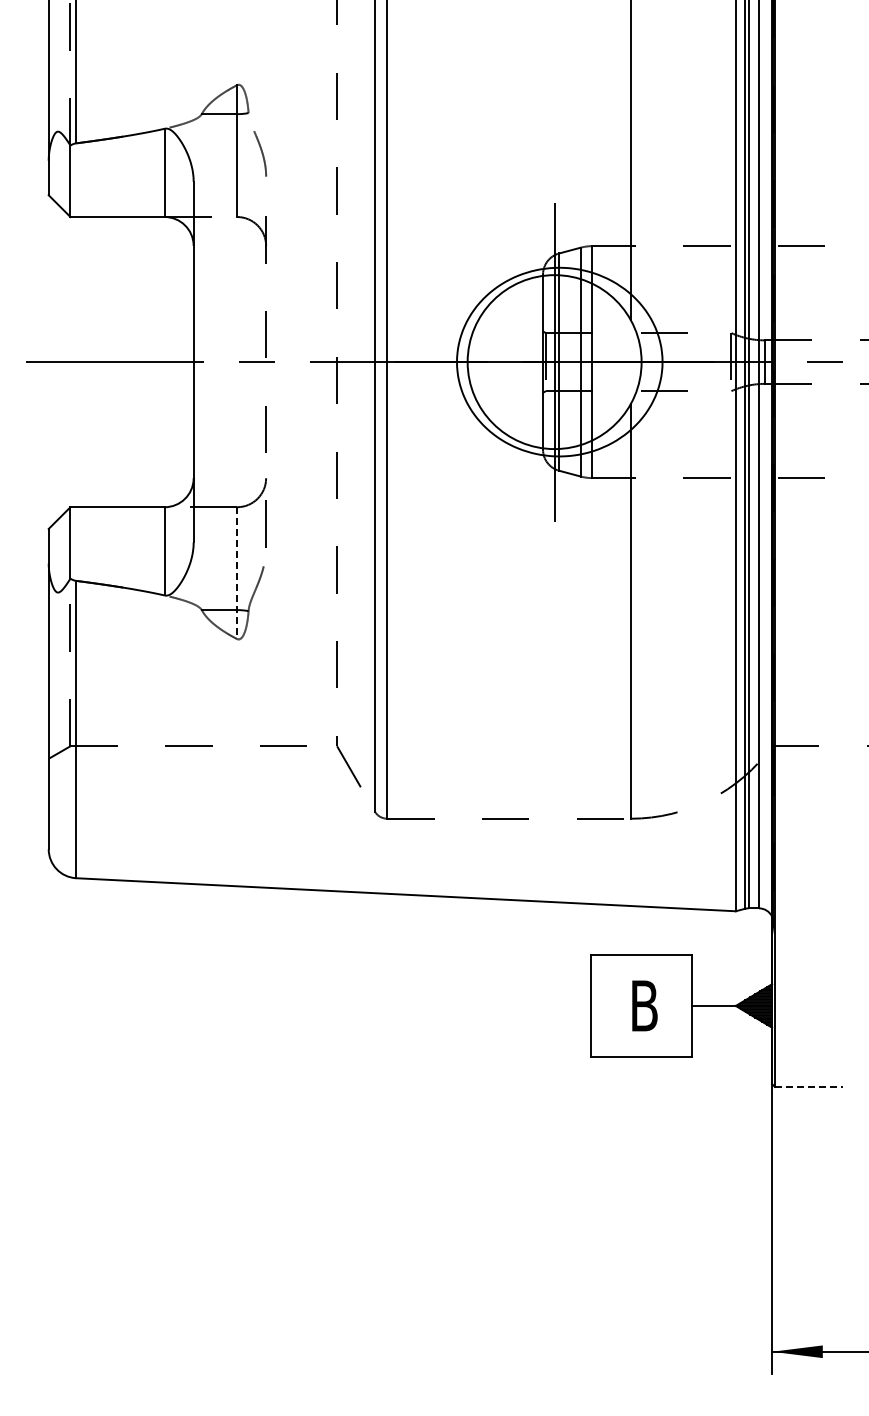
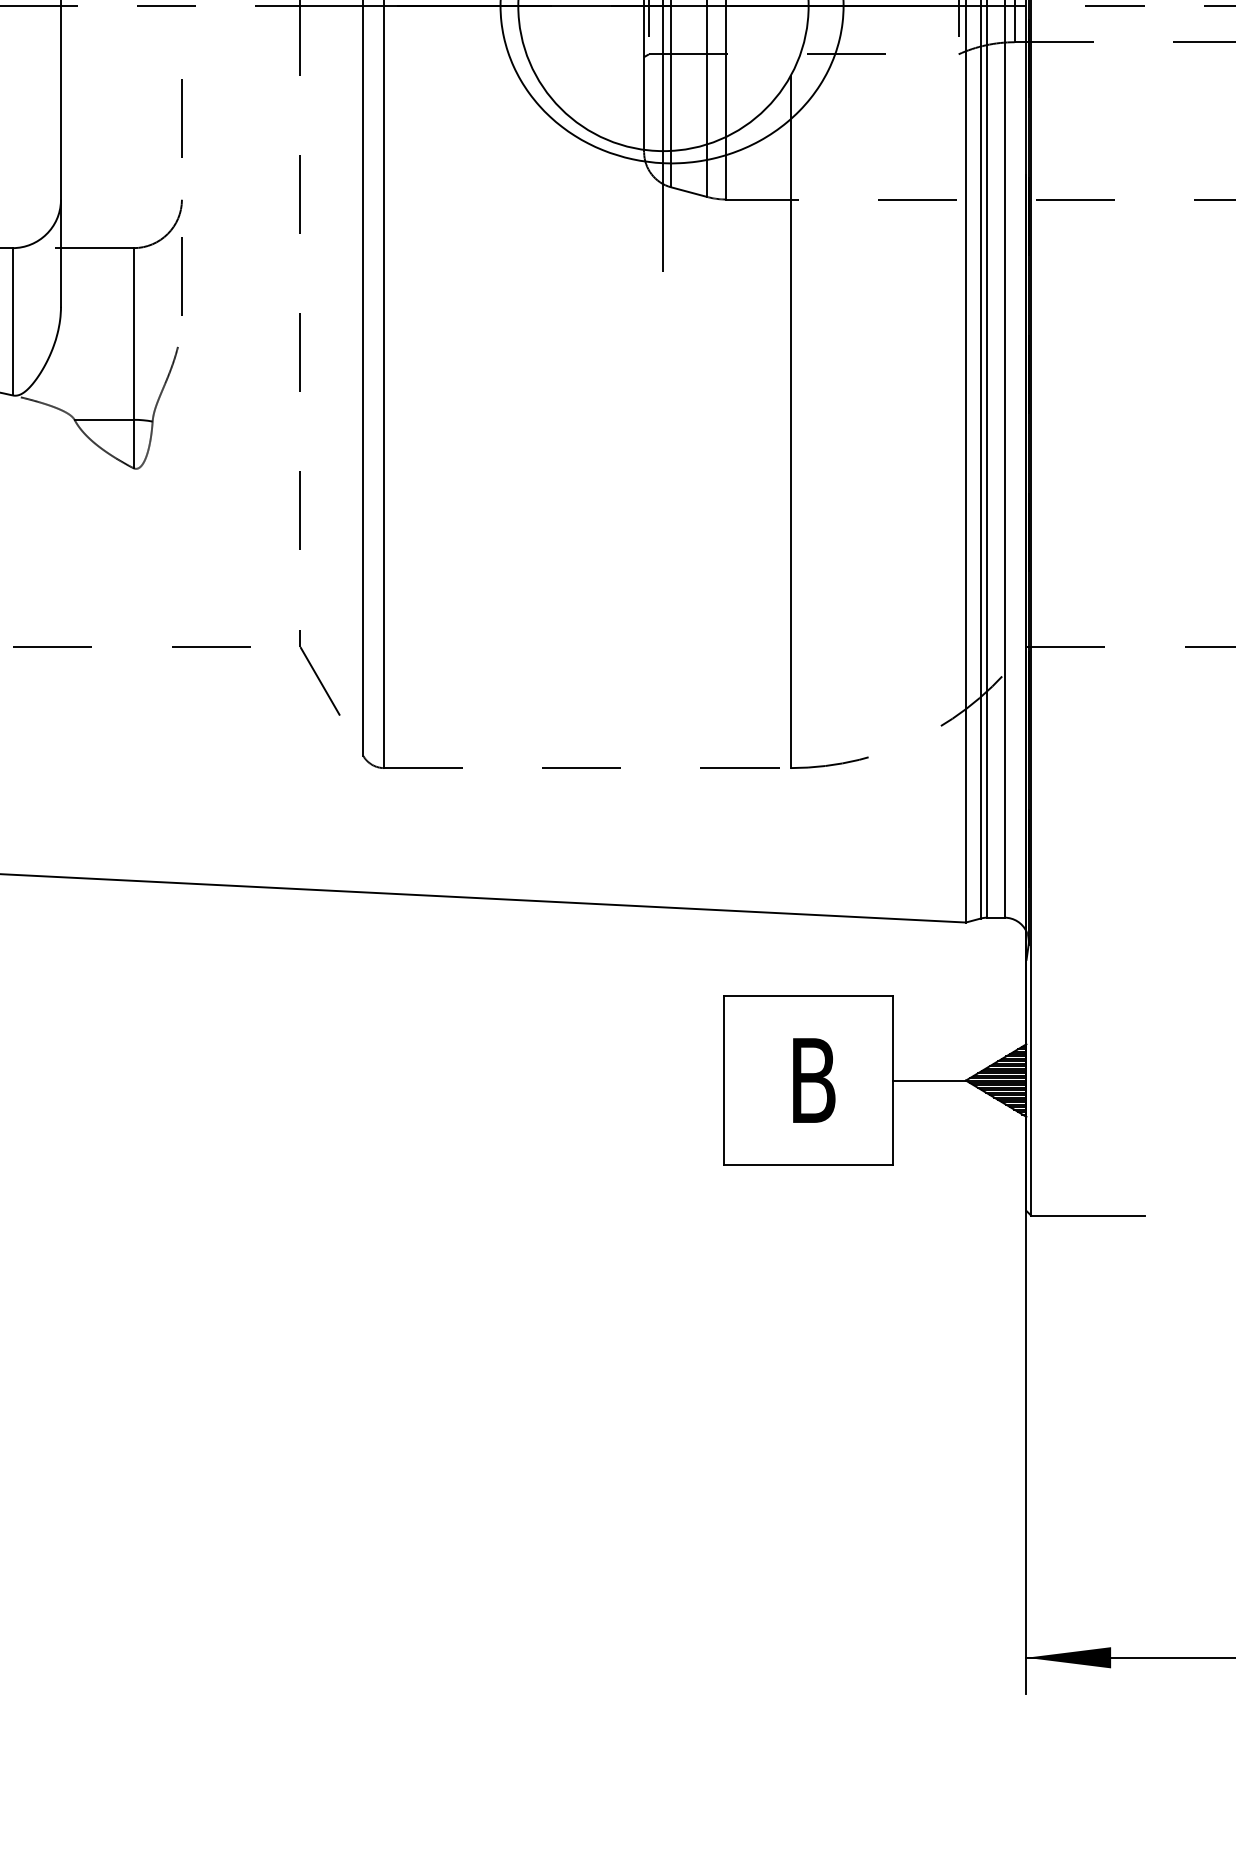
line: (237, 573) -> (134, 358), dashed -> solid
line: (808, 1086) -> (1087, 1215), dashed -> solid

